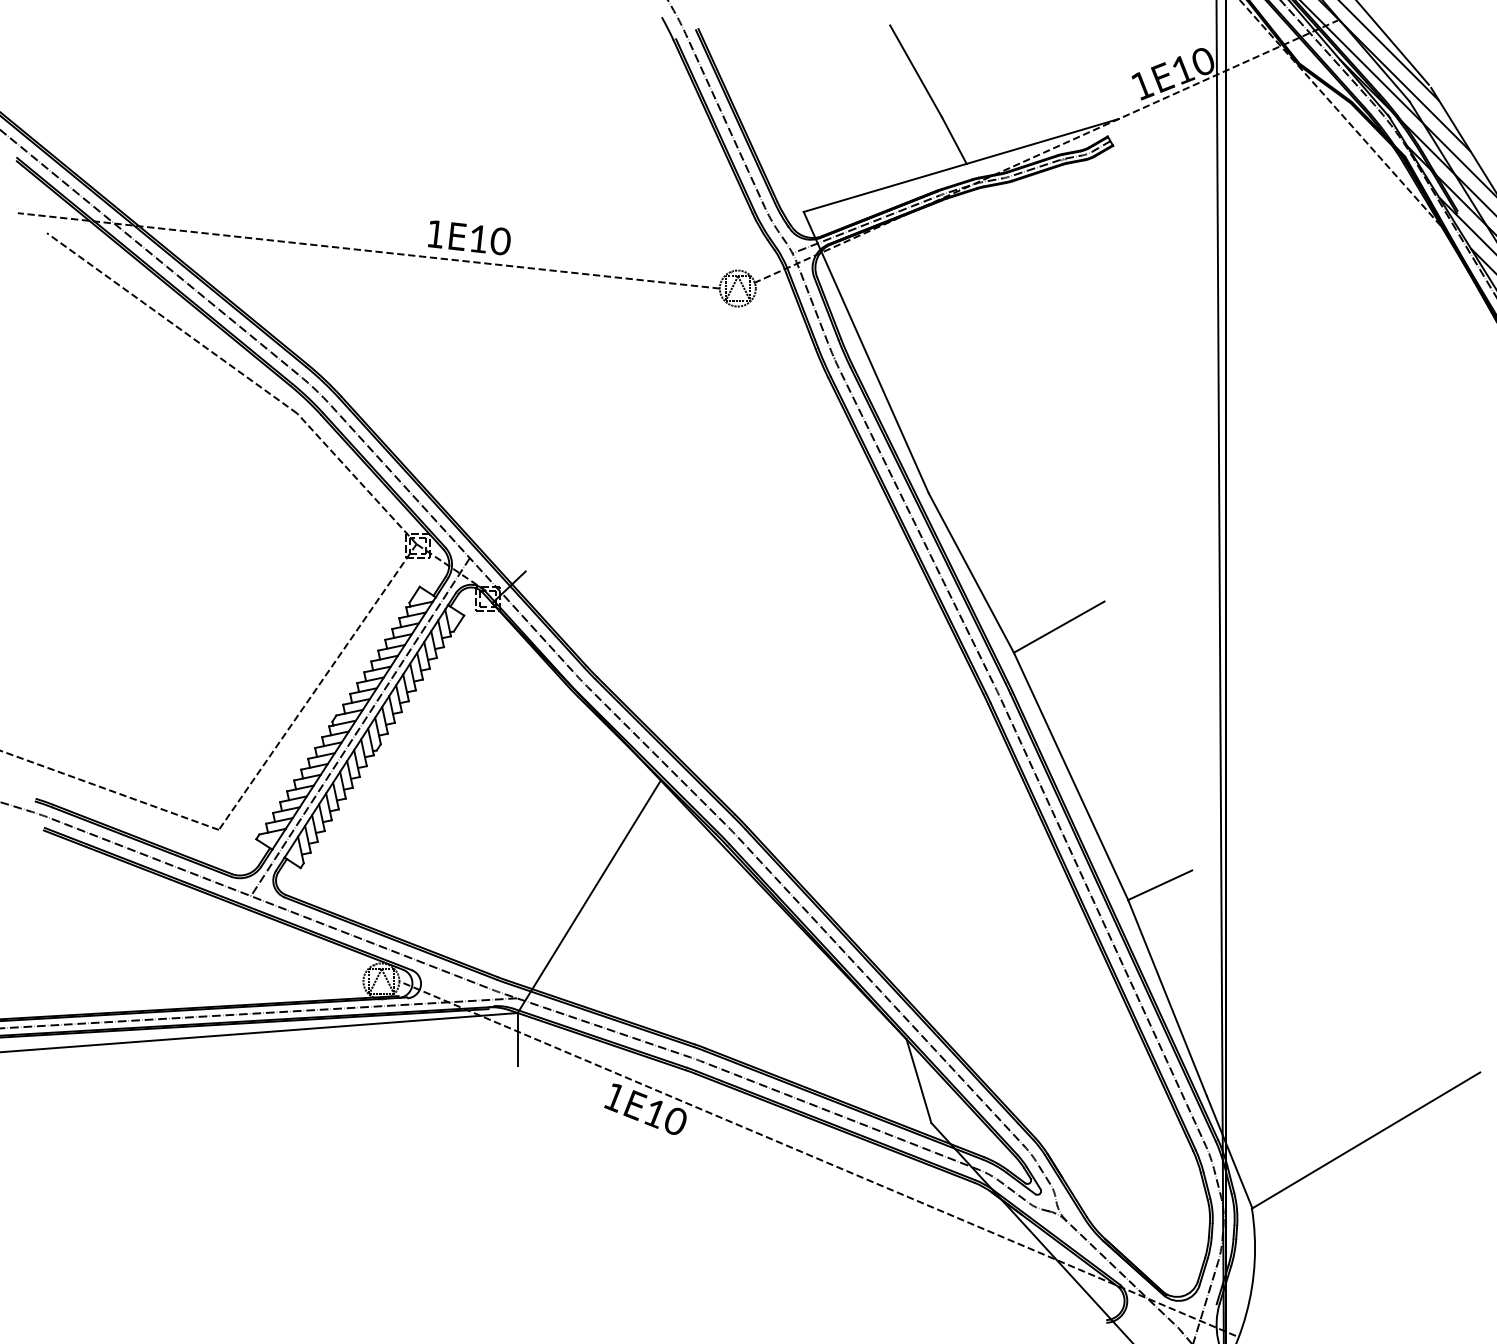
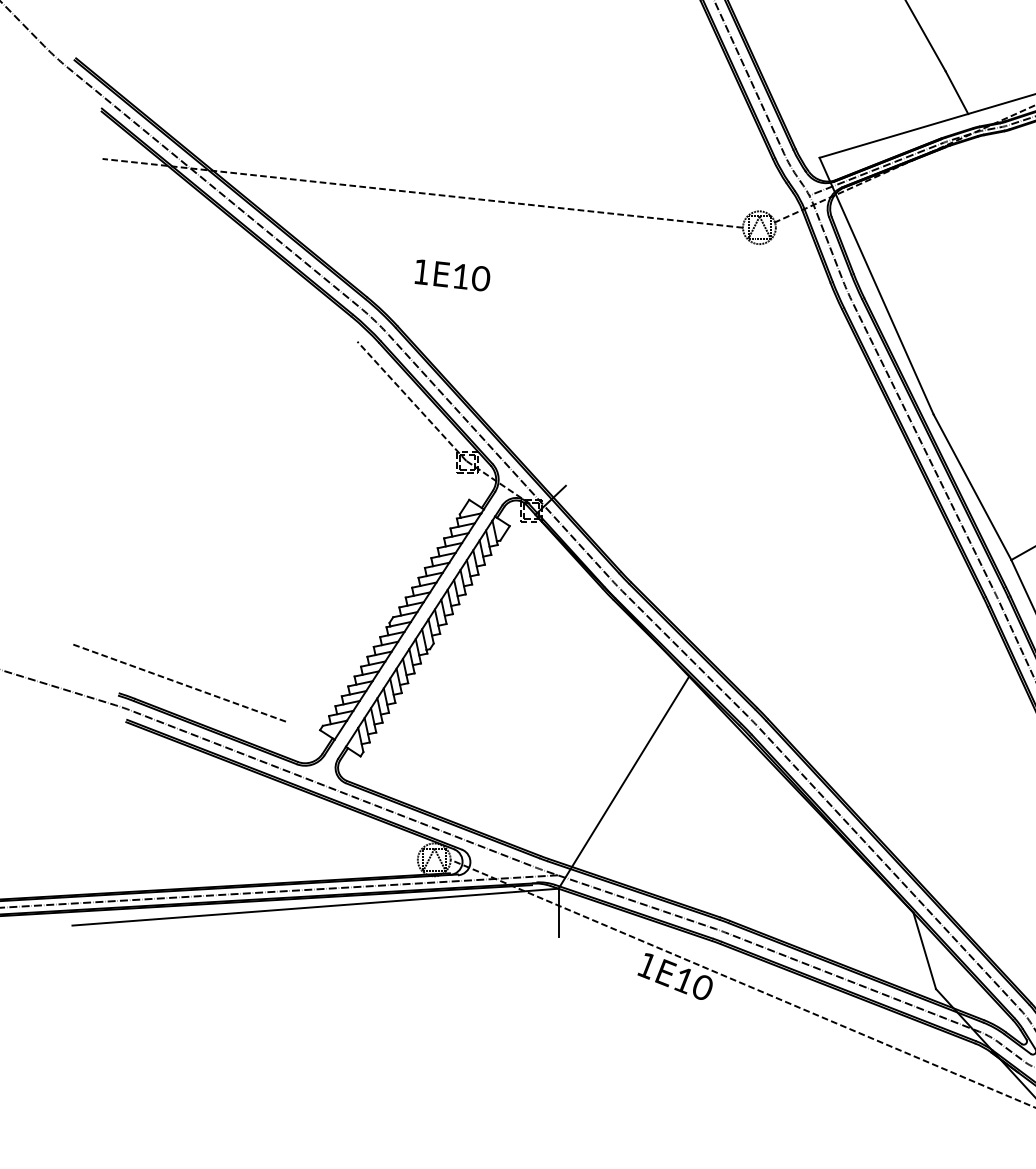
text: (469, 237) -> (452, 275), moved
line: (172, 323) -> (243, 259), removed
line: (317, 686) -> (375, 590), removed
line: (359, 727) -> (414, 628), removed

